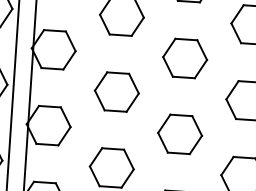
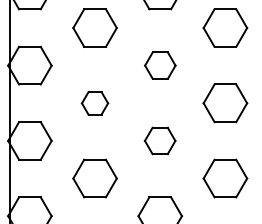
part: (185, 58) -> (160, 65), size x0.7
part: (116, 92) -> (94, 103), size x0.6
part: (179, 133) -> (159, 140), size x0.7

